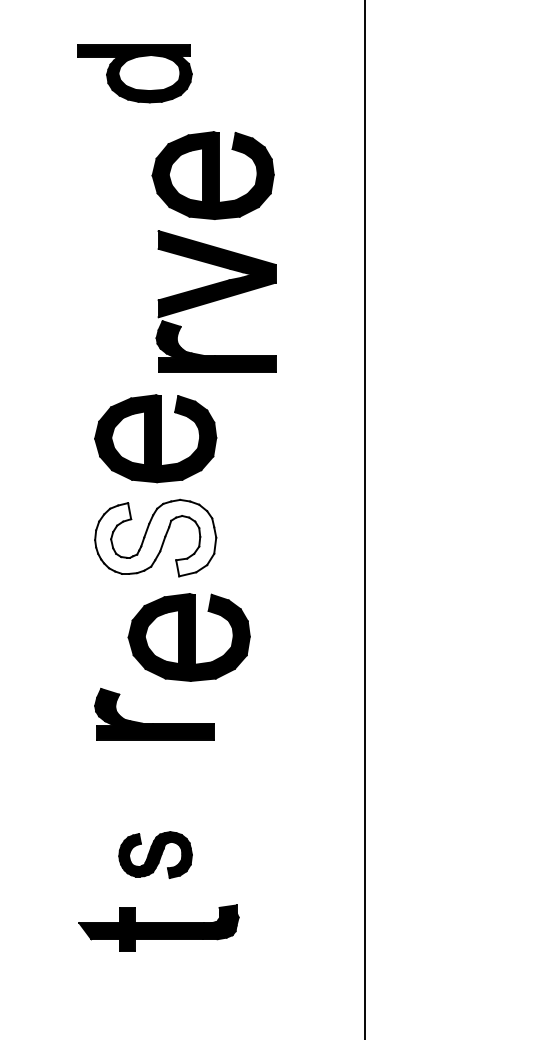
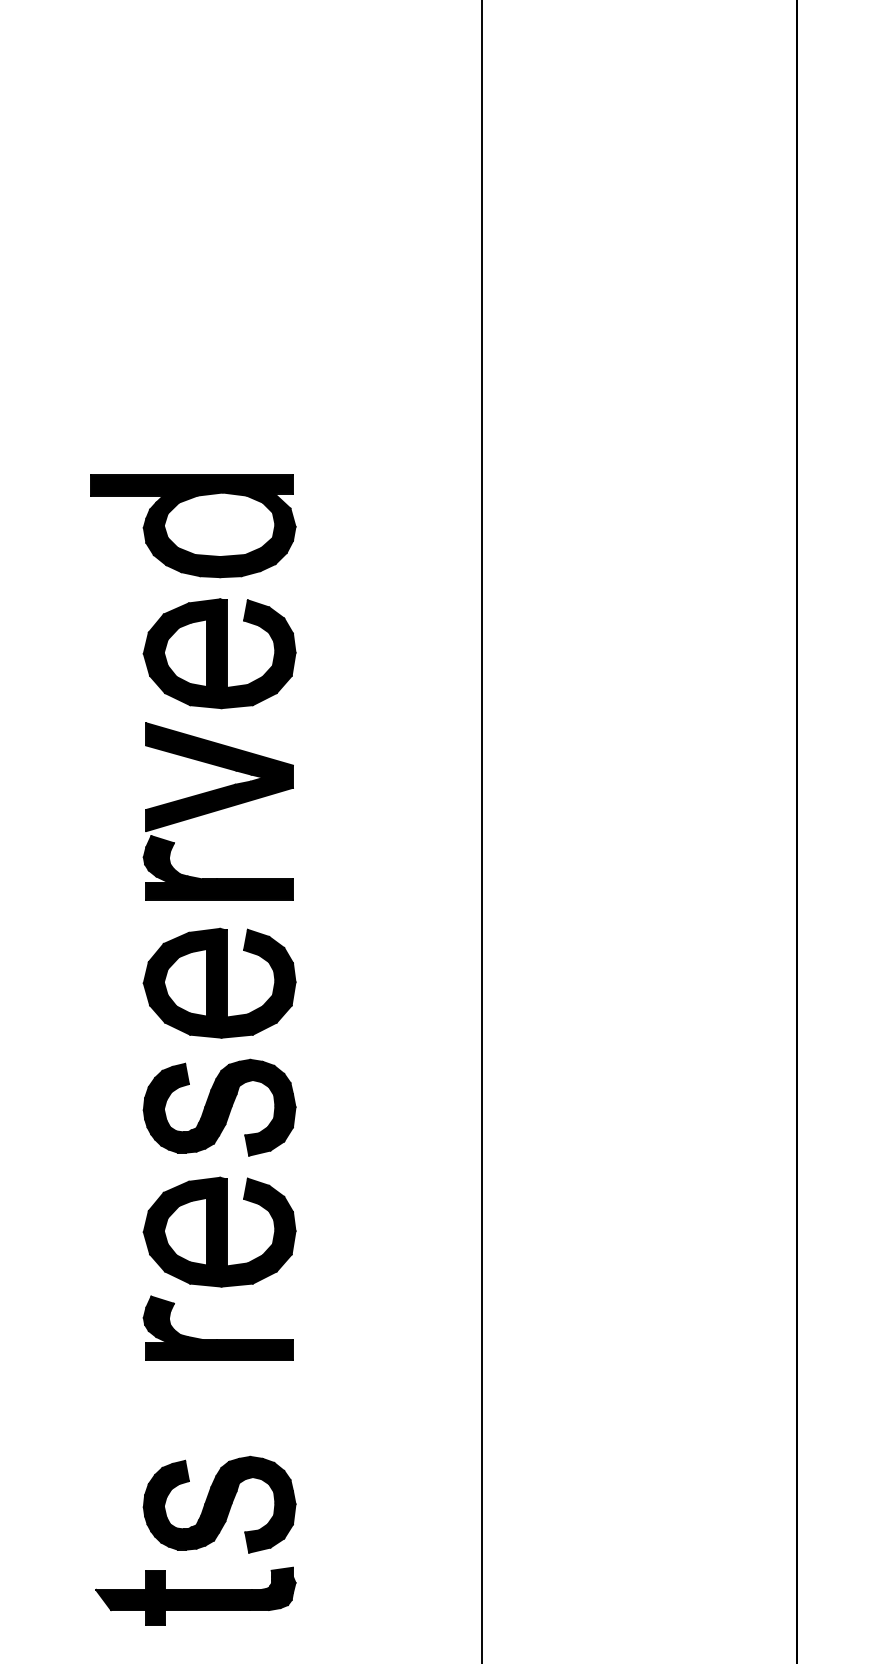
part: (134, 74) -> (193, 526), size x1.43
part: (213, 175) -> (219, 653), moved
part: (215, 301) -> (217, 811), moved
fill: (155, 537) -> (219, 1107), added
part: (189, 636) -> (219, 1231), moved
part: (155, 854) -> (219, 1504), size x1.67
part: (158, 927) -> (195, 1595), moved

